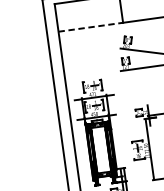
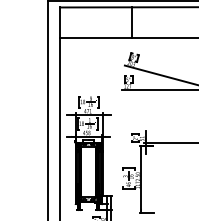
line: (90, 27) -> (95, 38), dashed -> solid

